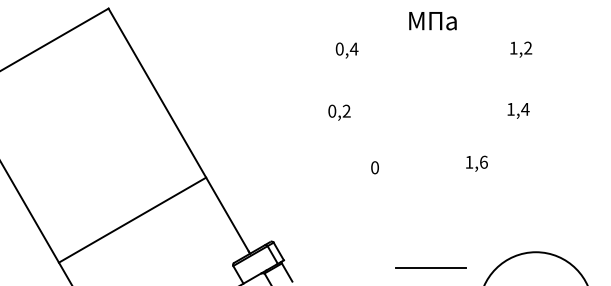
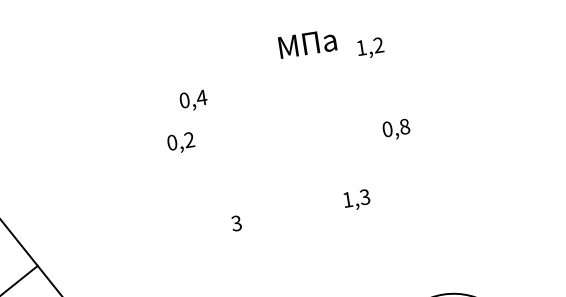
text: (432, 21) -> (307, 44), moved
text: (521, 49) -> (371, 48), moved
text: (346, 50) -> (192, 100), moved
text: (518, 108) -> (396, 126), 1,4 -> 0,8
text: (339, 112) -> (181, 142), moved
text: (483, 161) -> (364, 196), 1,6 -> 1,3
text: (374, 167) -> (236, 223), 0 -> 3

